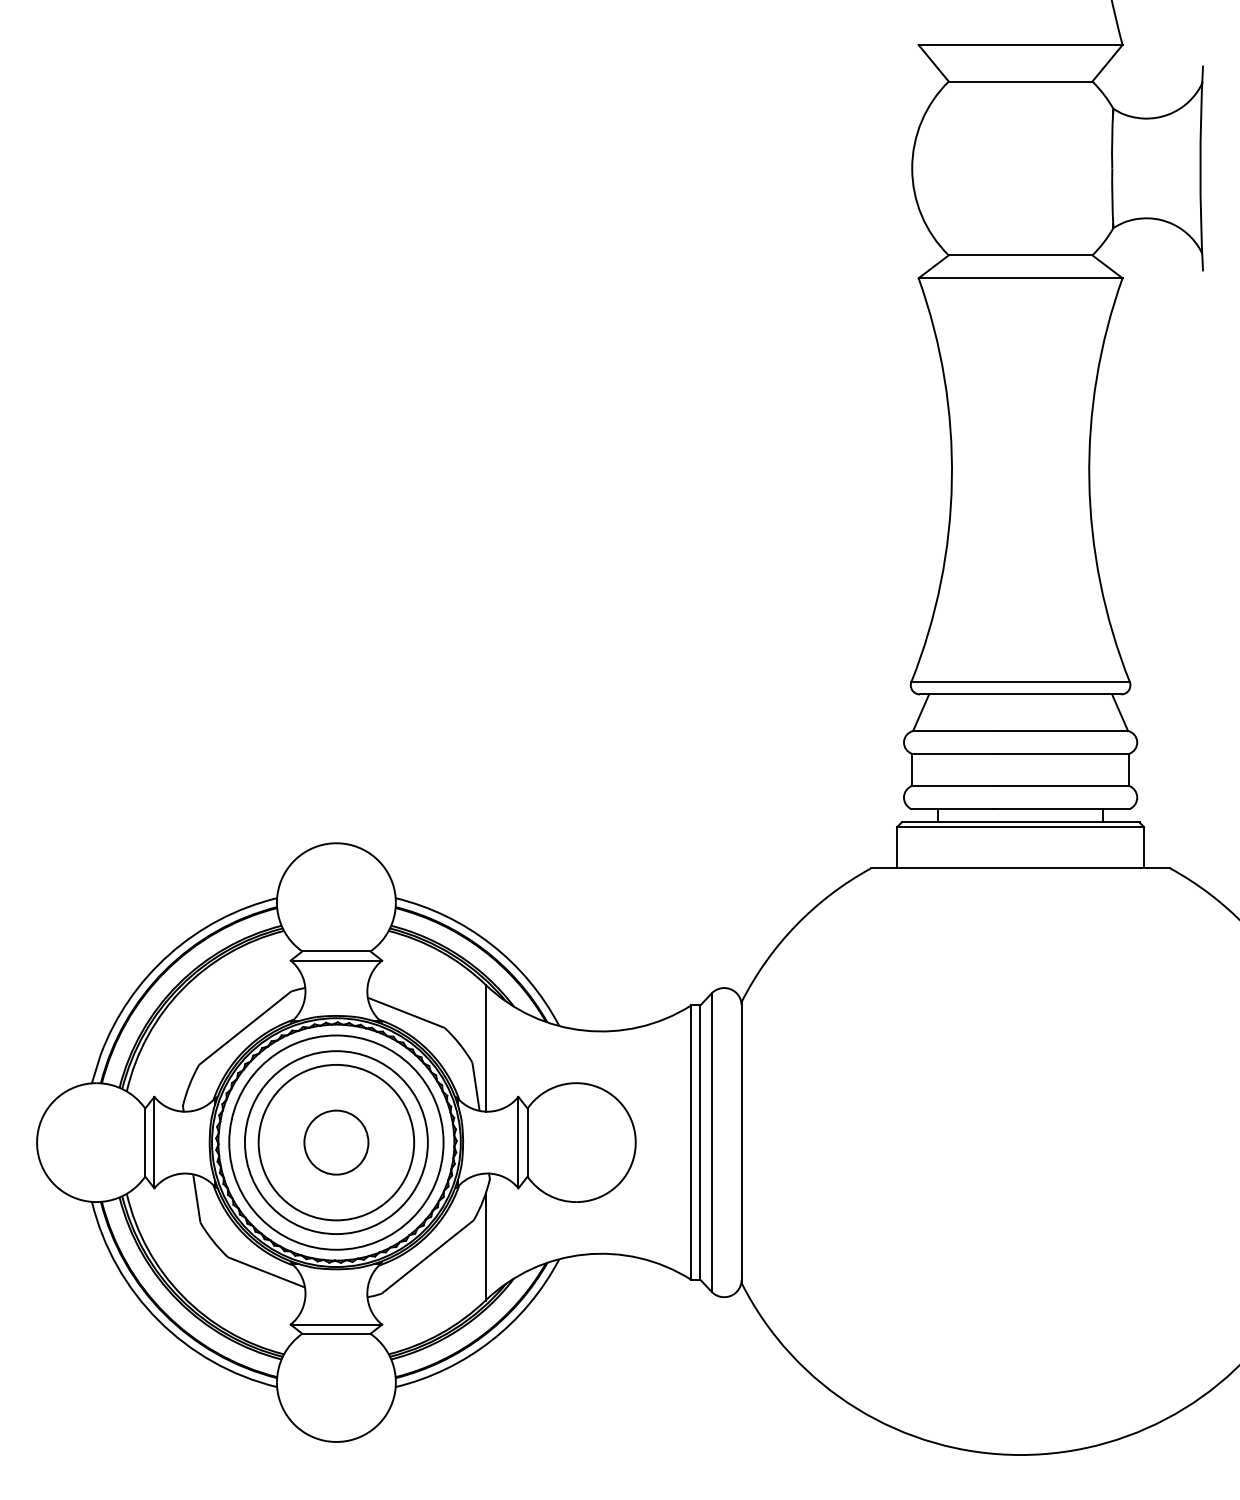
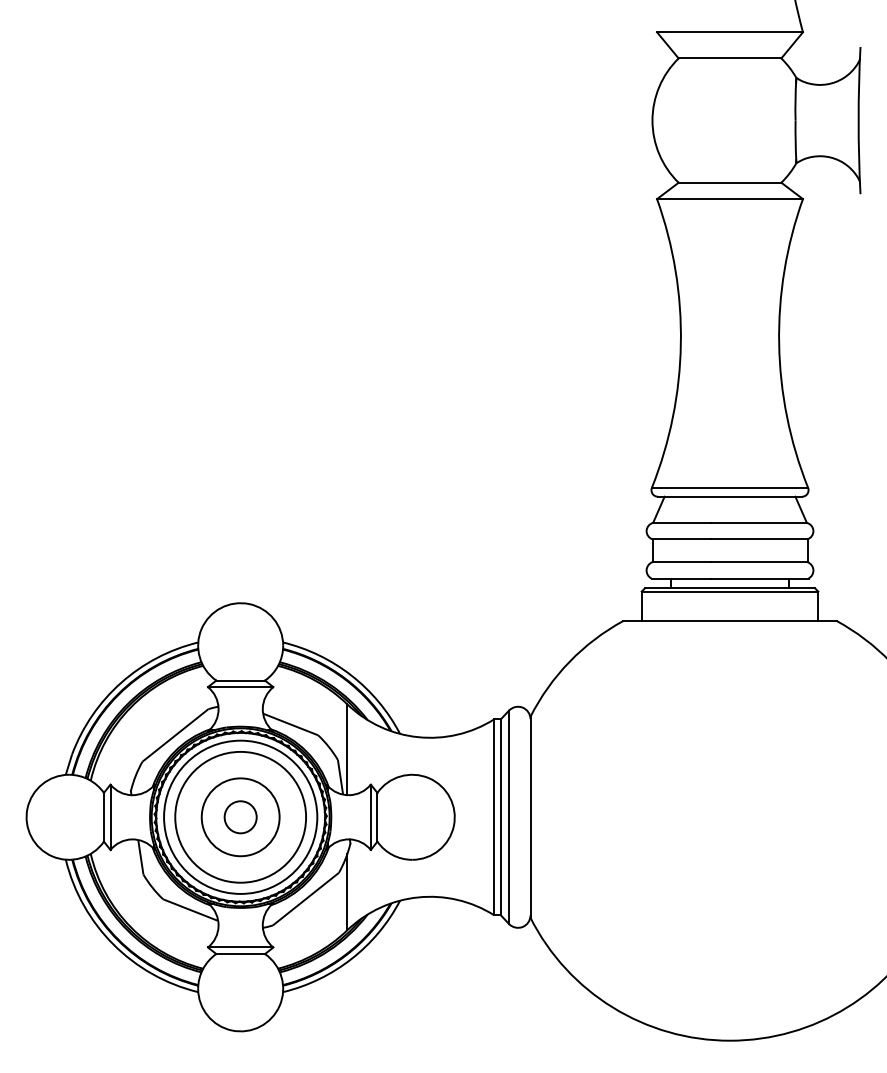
circle: (336, 1142) -> (240, 817), size x0.7
circle: (336, 1142) -> (240, 817), size x0.7

